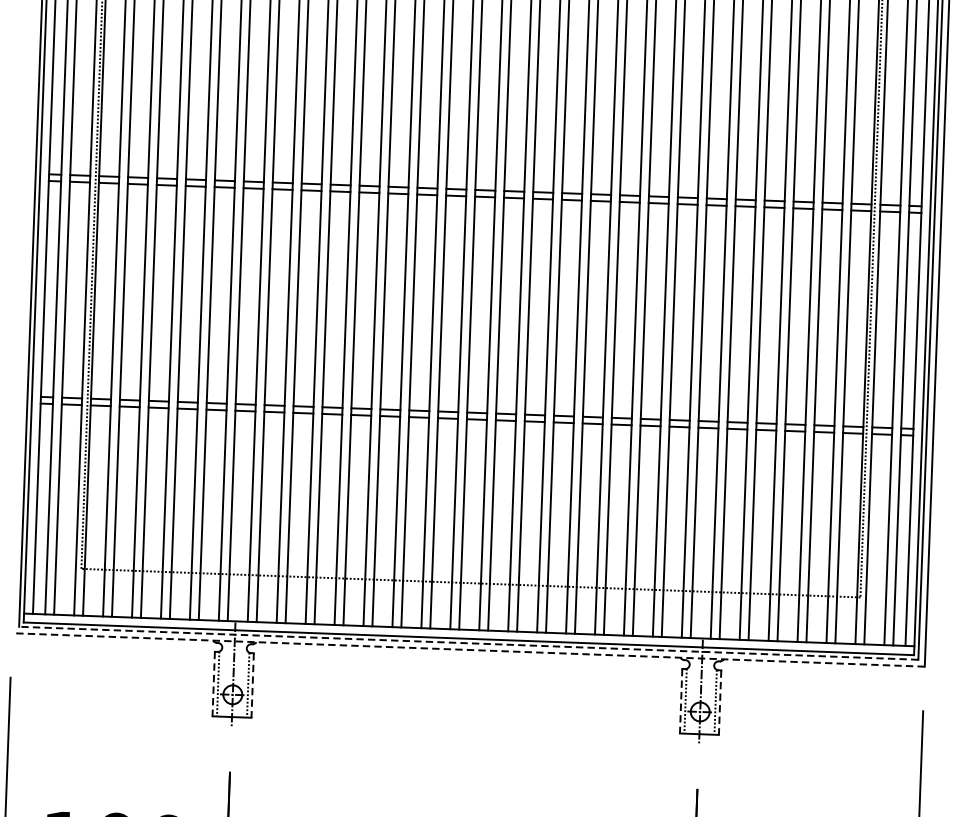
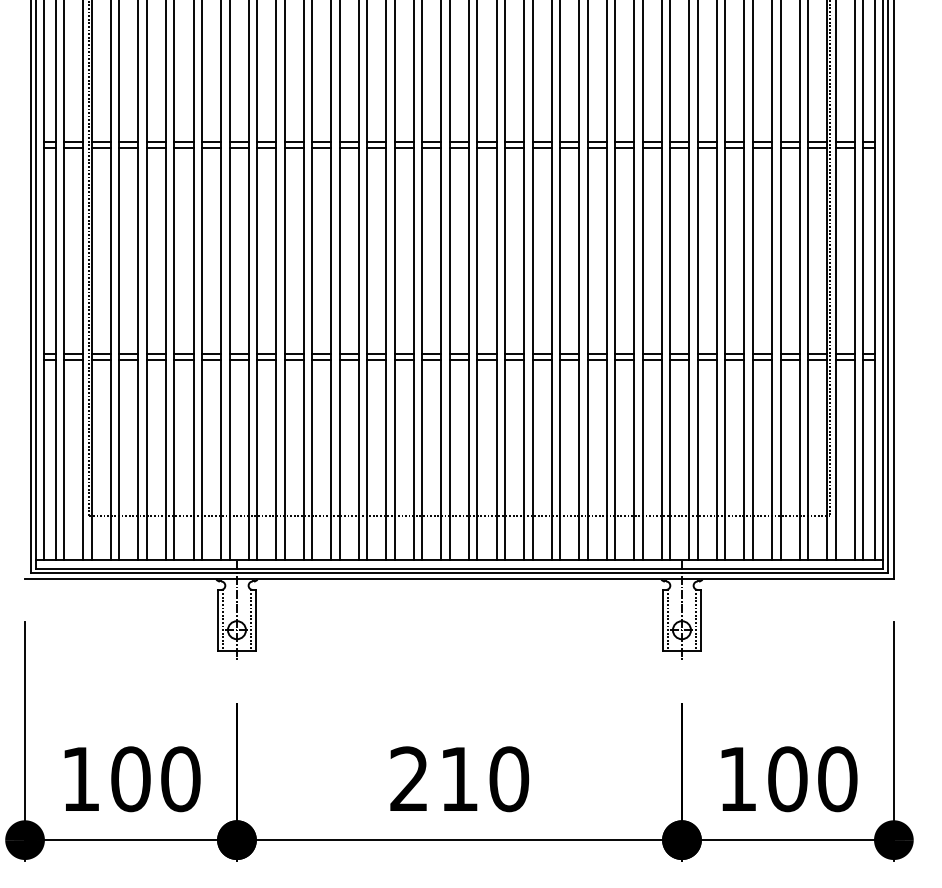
line: (467, 643) -> (458, 573), dashed -> solid
line: (467, 650) -> (458, 579), dashed -> solid
line: (213, 683) -> (218, 620), dashed -> solid
line: (252, 685) -> (255, 620), dashed -> solid
line: (681, 701) -> (663, 620), dashed -> solid
line: (720, 702) -> (700, 620), dashed -> solid

